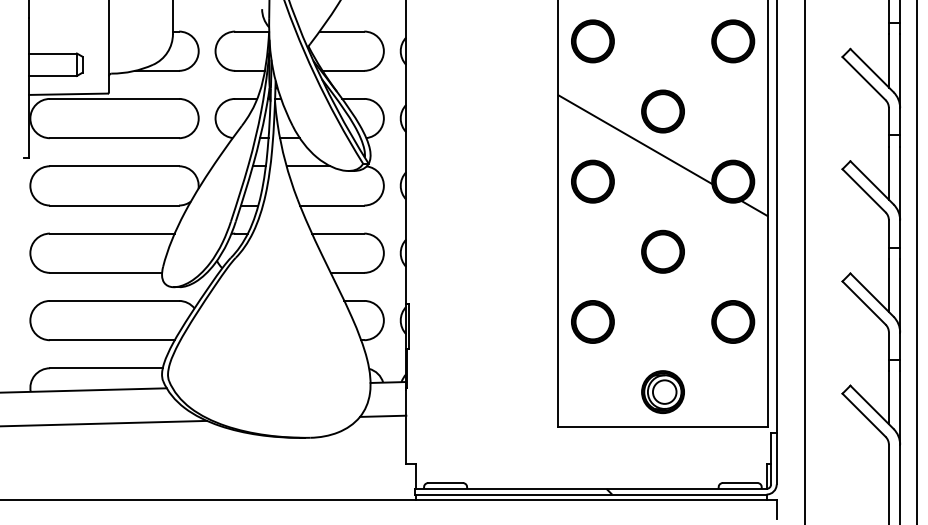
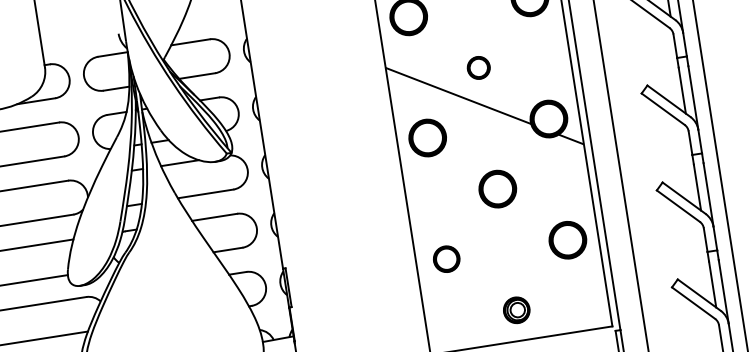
part: (662, 111) -> (478, 67), size x0.6
part: (592, 321) -> (446, 258), size x0.7
part: (662, 391) -> (516, 309), size x0.7

